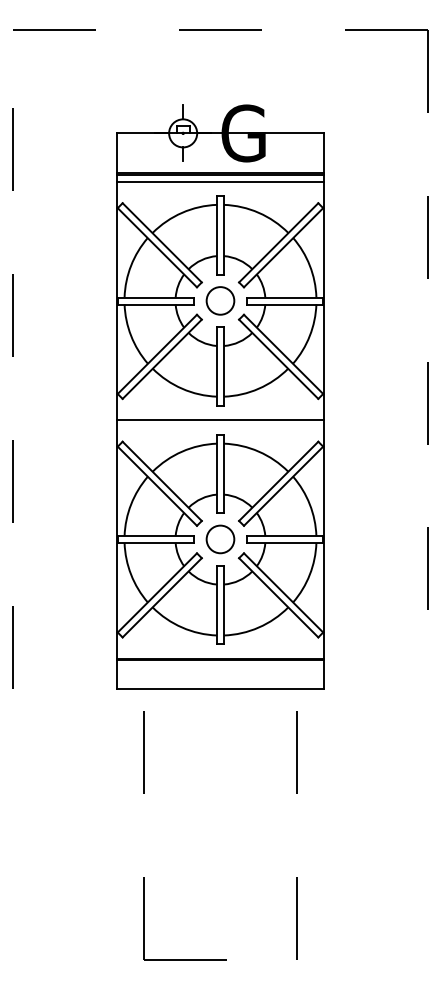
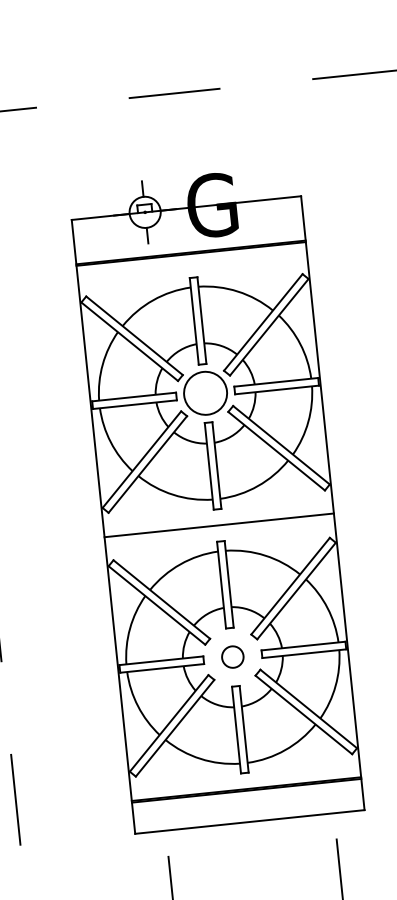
line: (220, 181) -> (191, 261), removed
circle: (220, 300) -> (205, 392), size x1.4
circle: (220, 539) -> (232, 657), size x0.7

